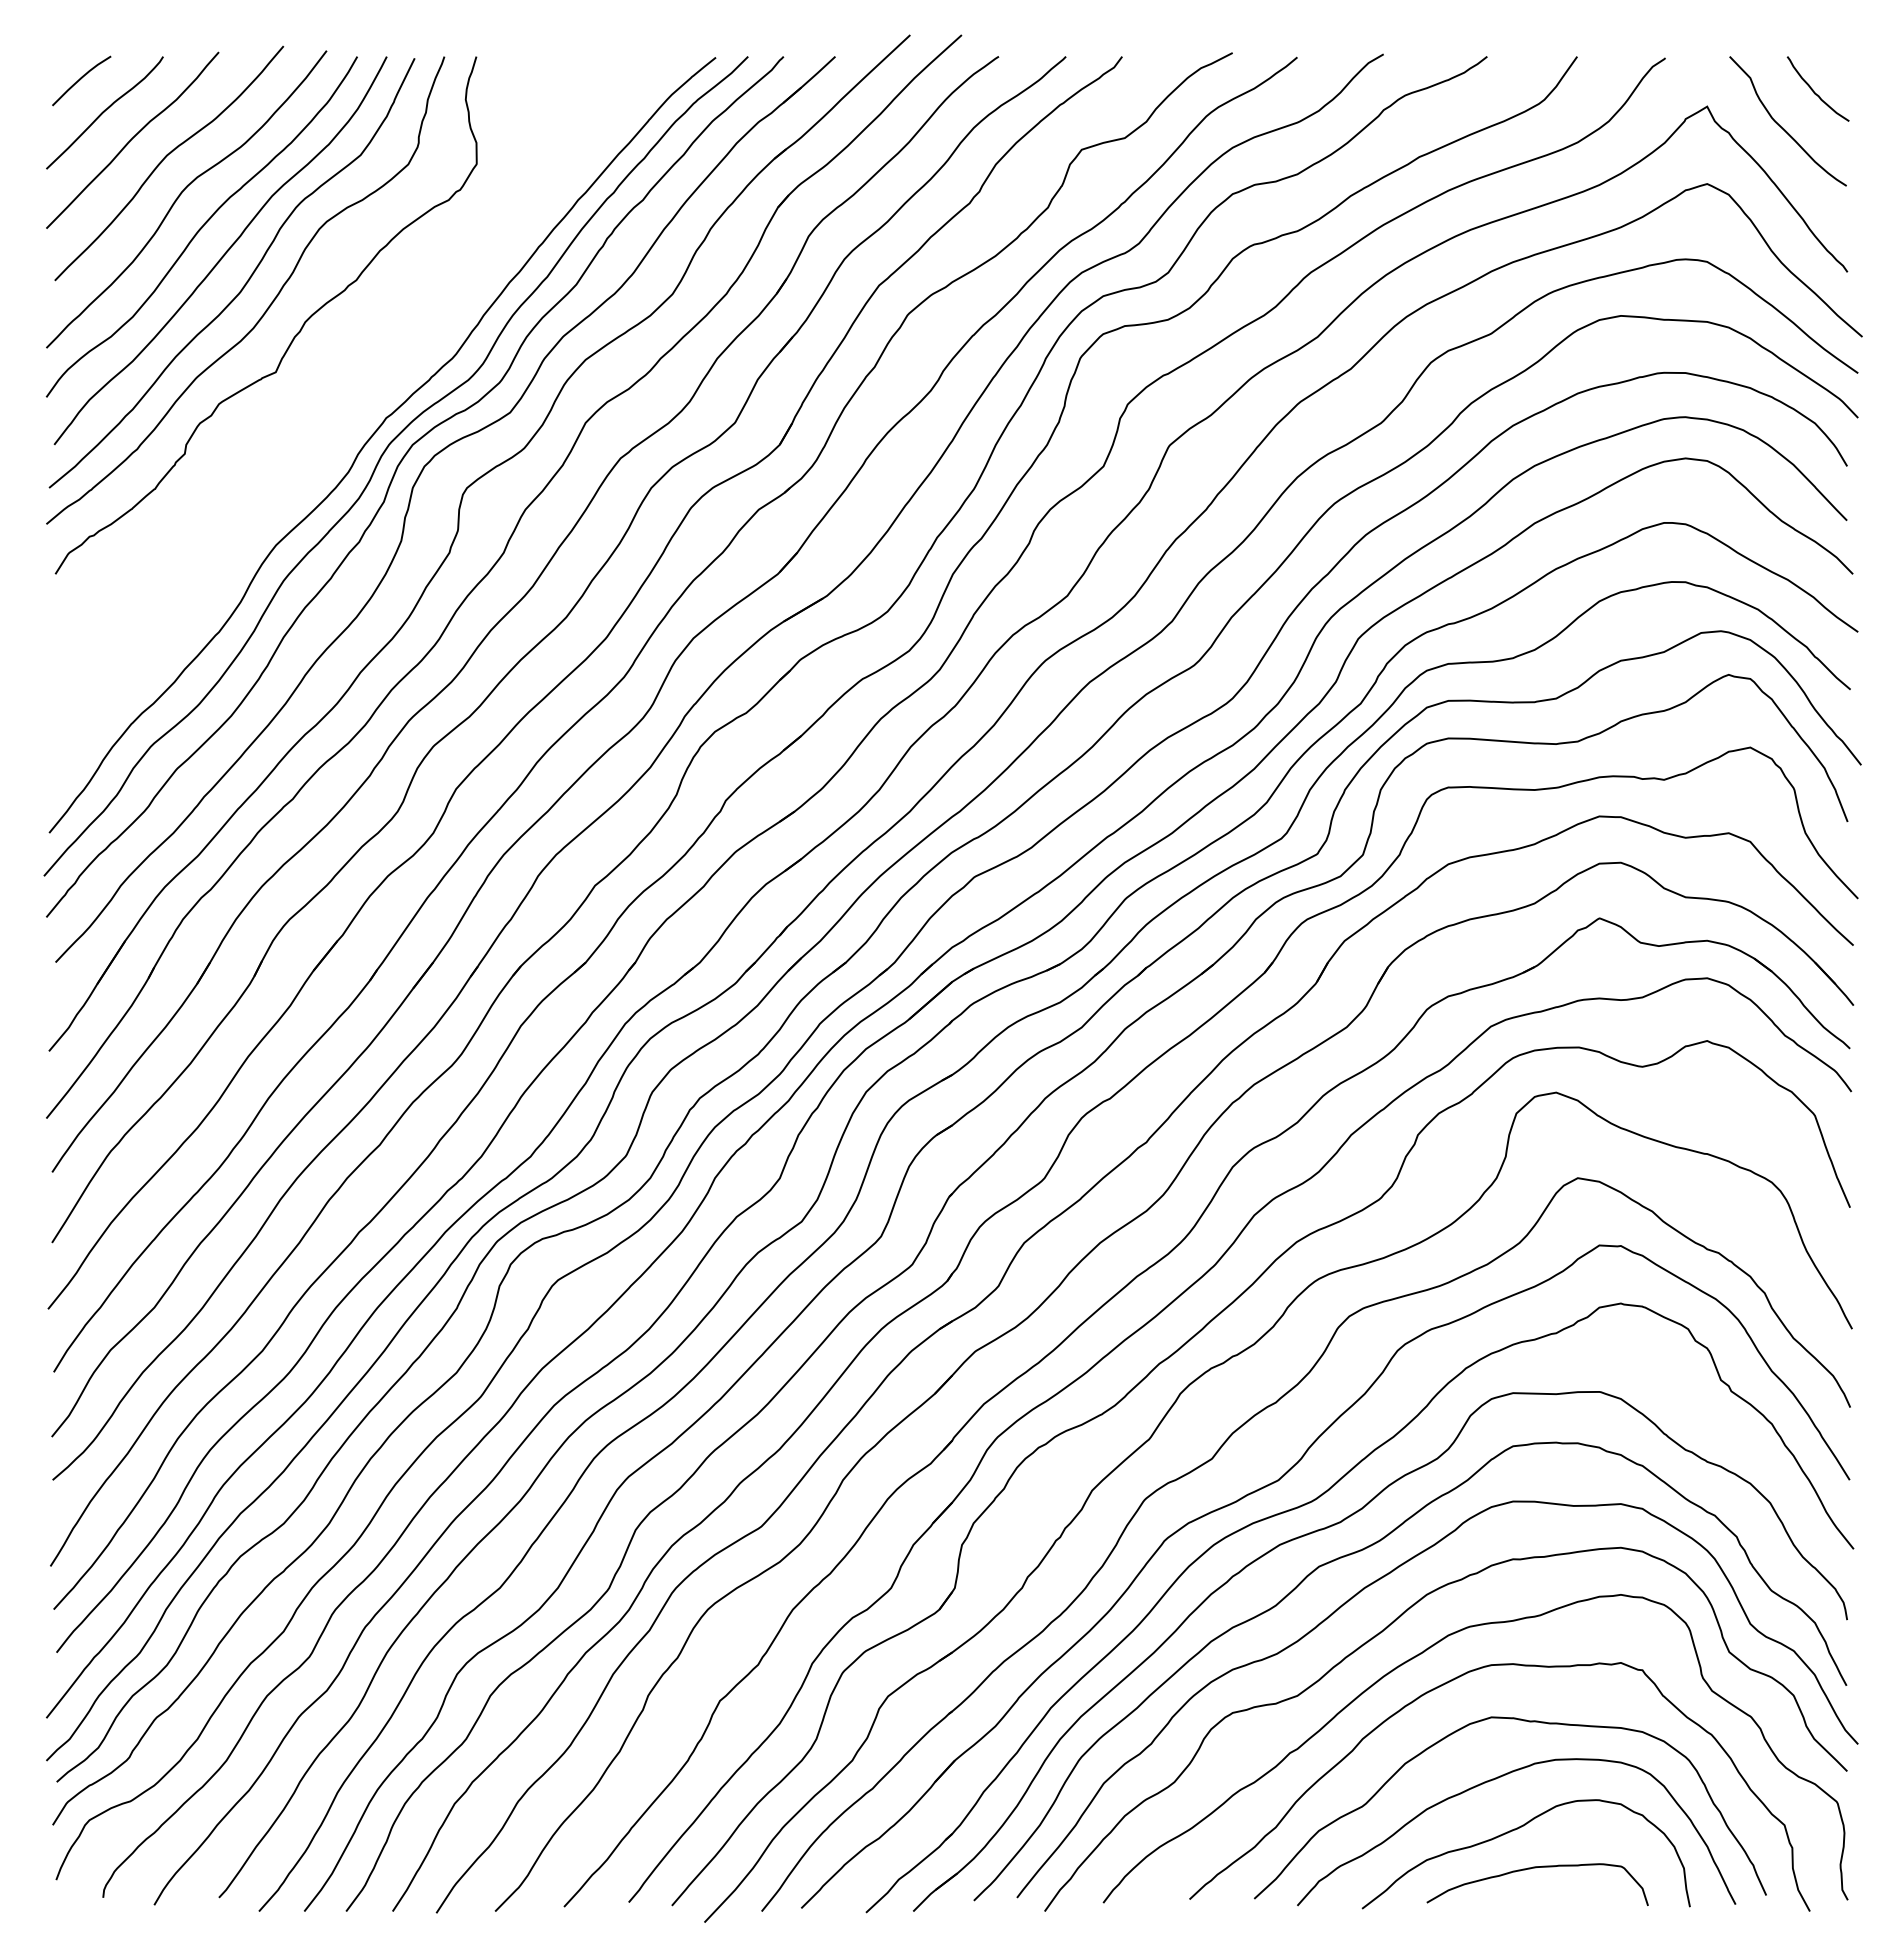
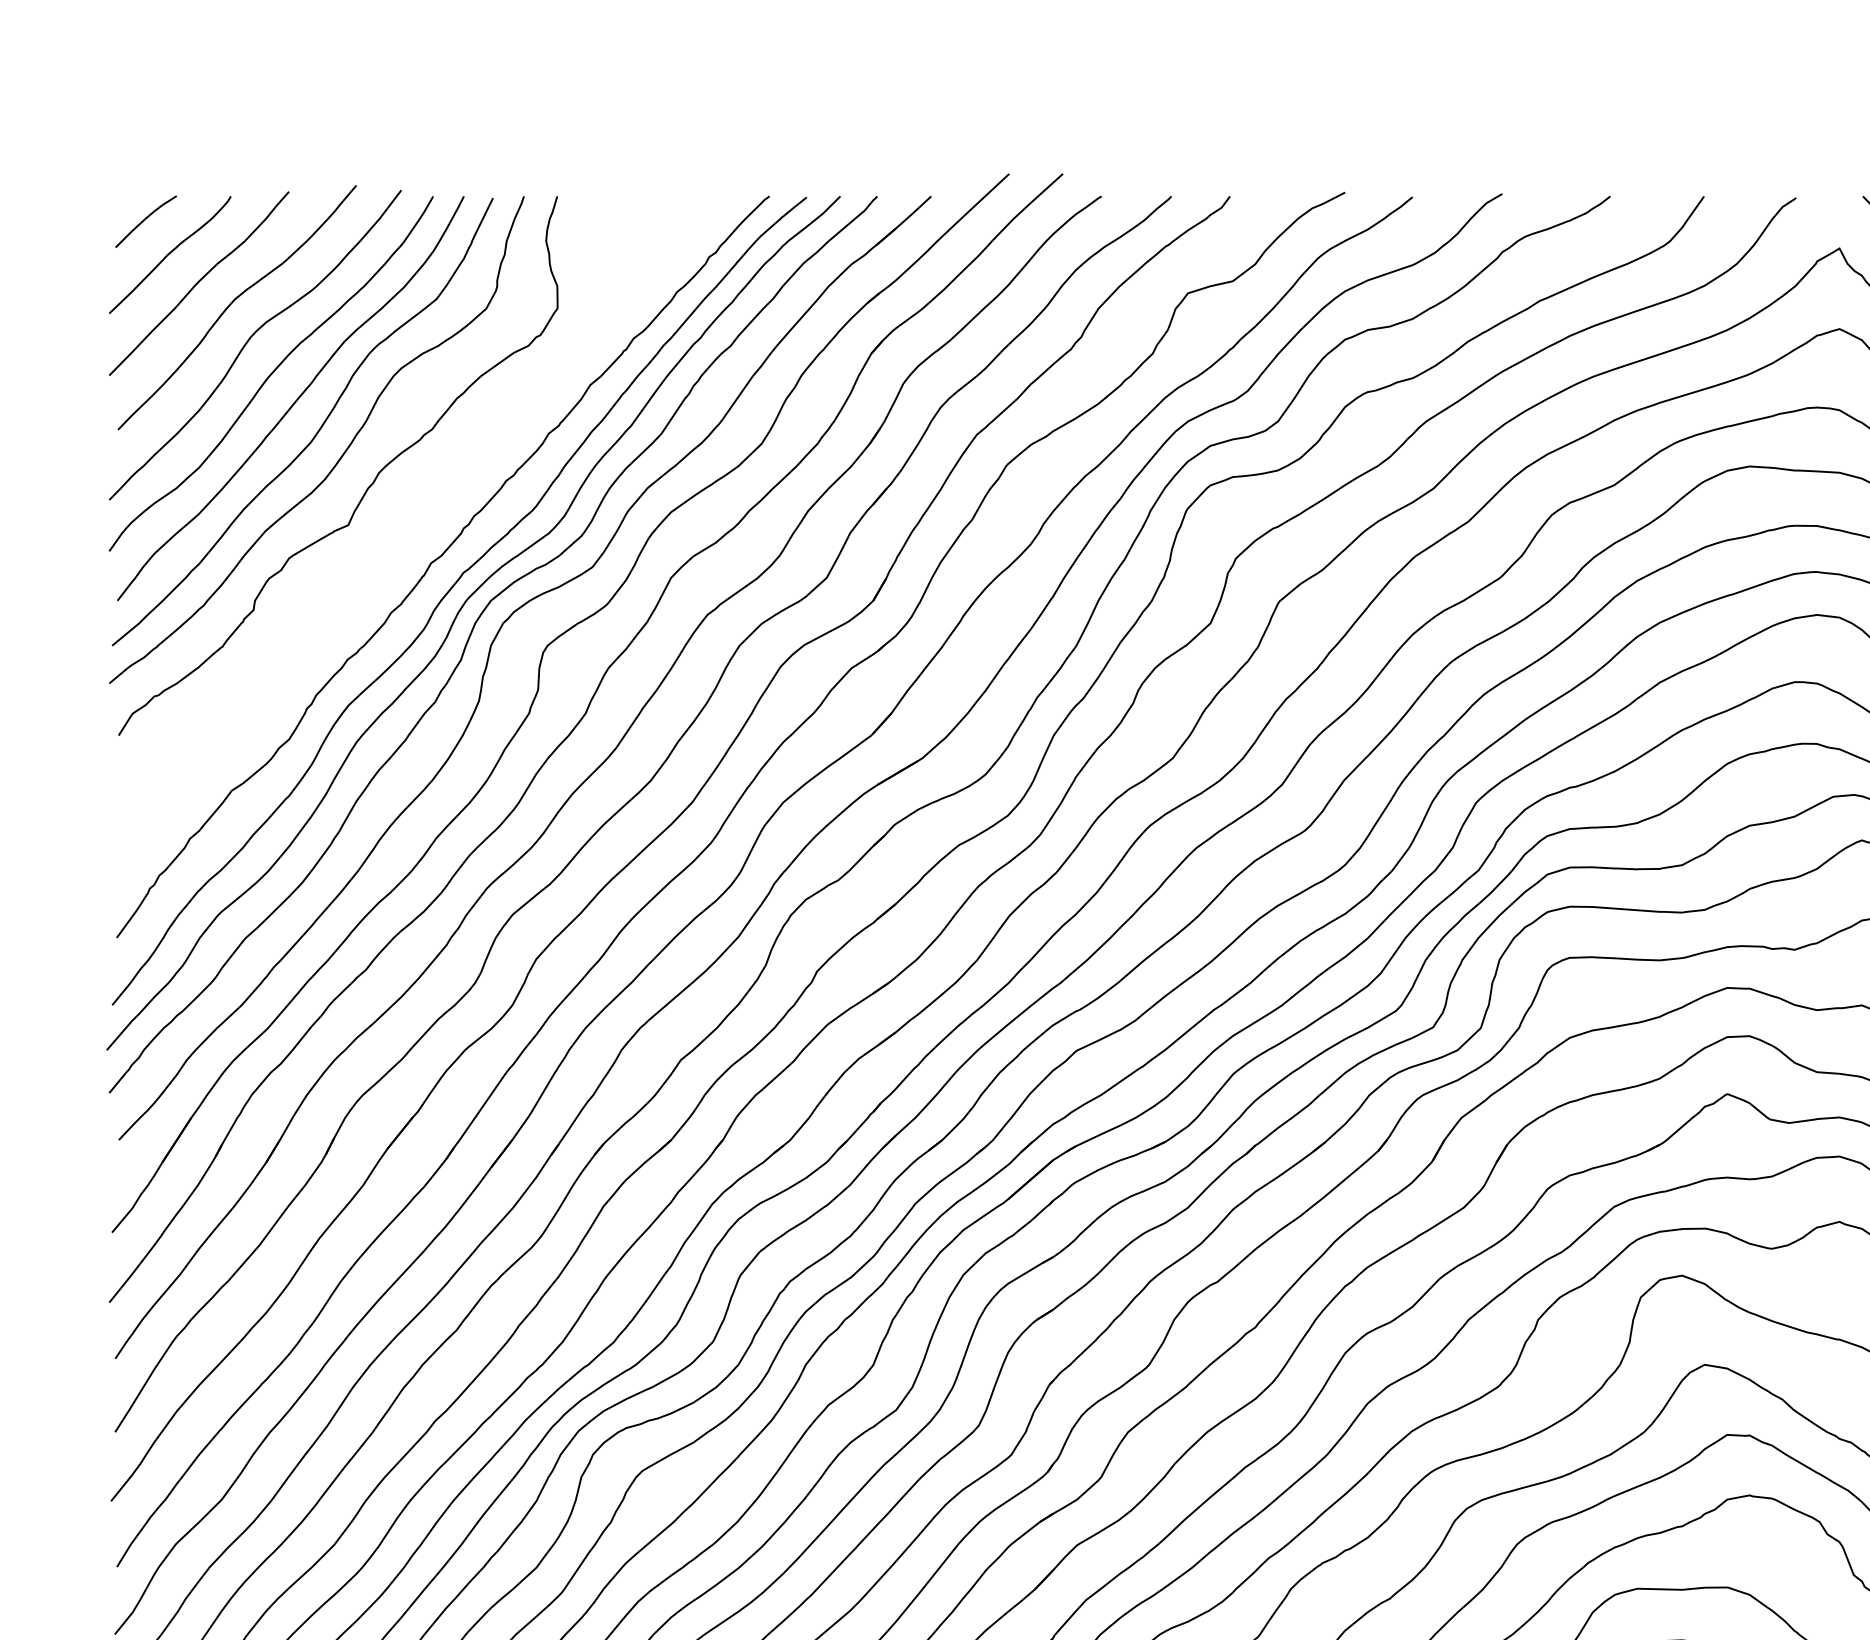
curve: (360, 406) -> (436, 560), added

